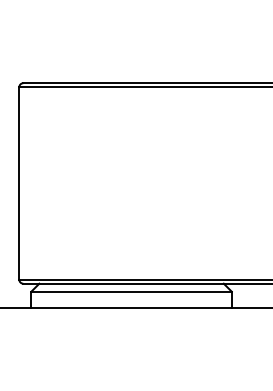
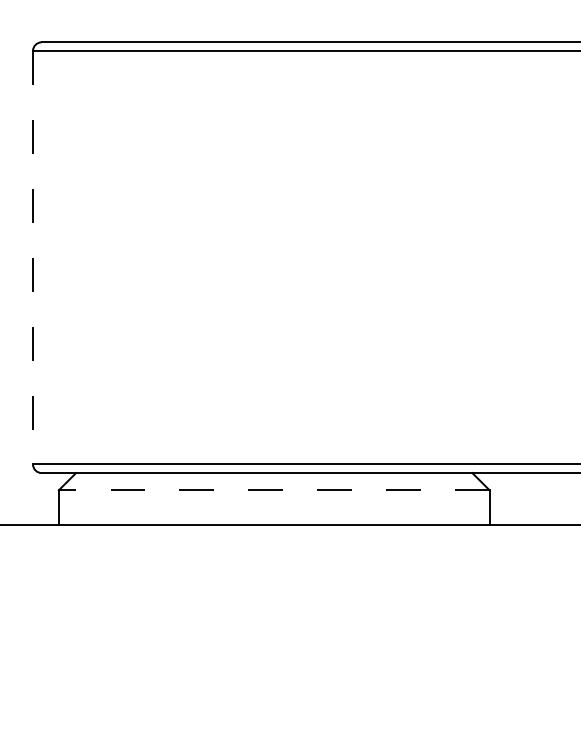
line: (19, 183) -> (33, 257), solid -> dashed
line: (131, 291) -> (274, 489), solid -> dashed

